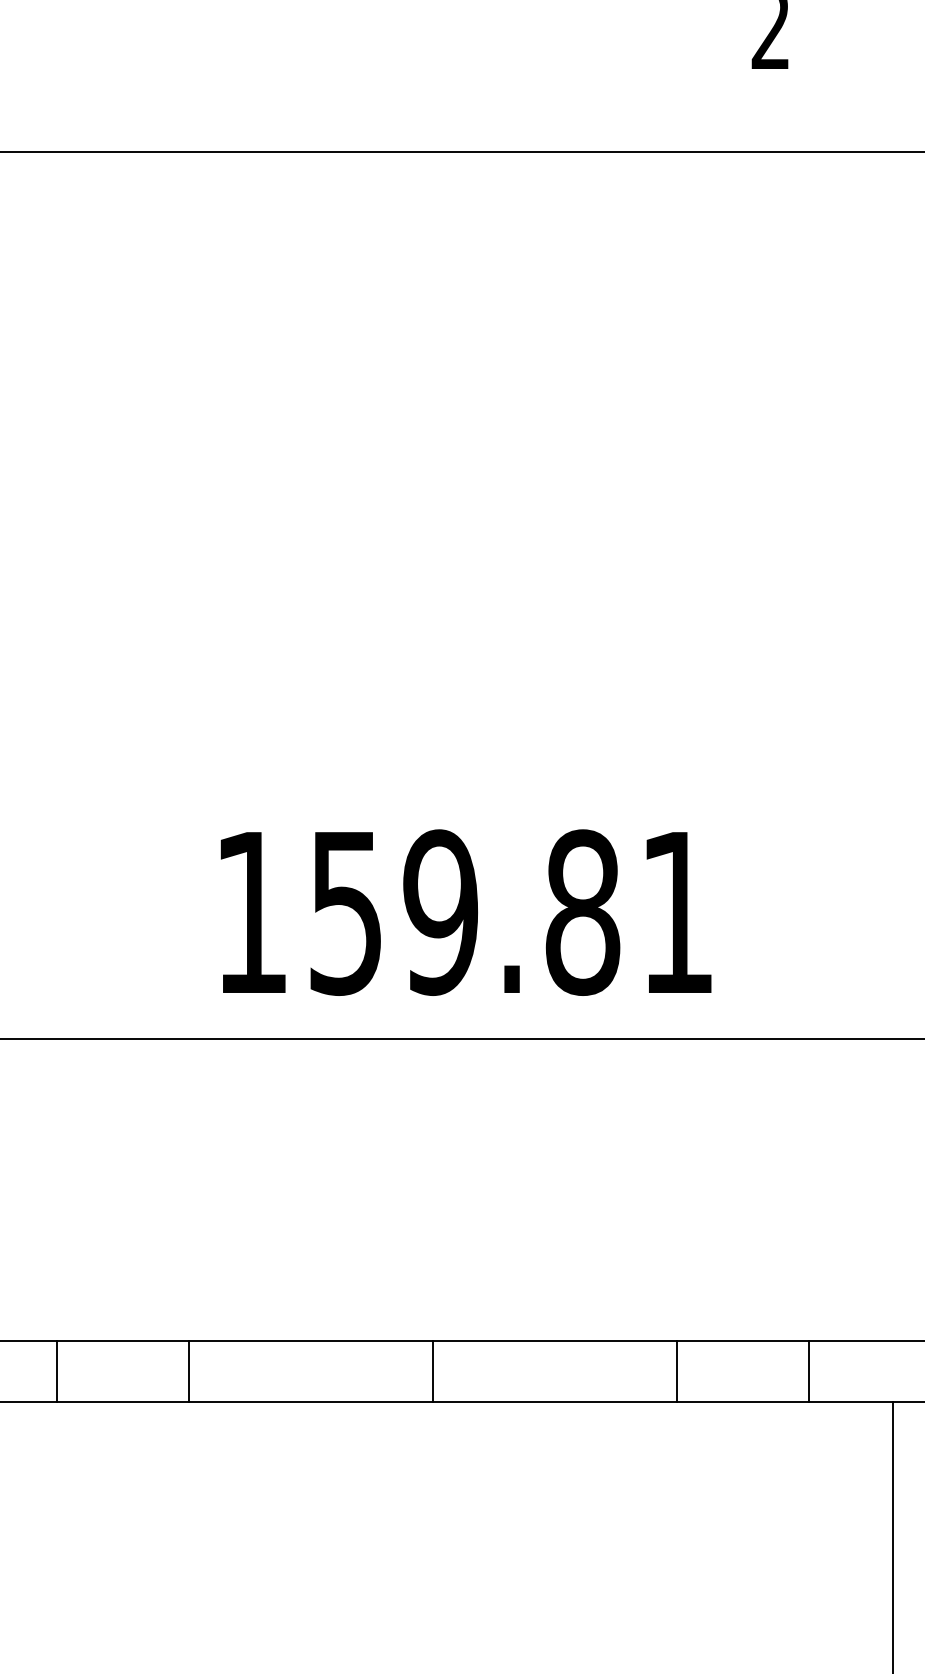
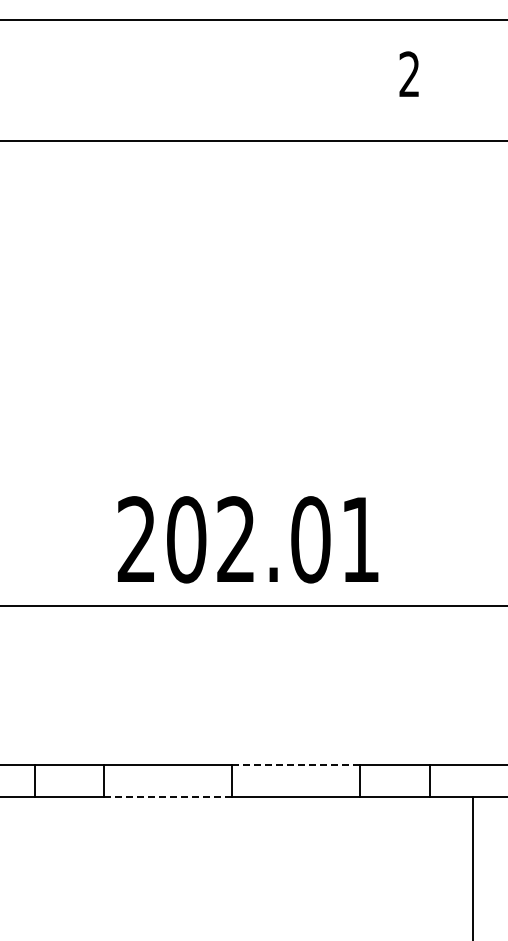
text: (416, 912) -> (223, 539), 159.81 -> 202.01
line: (553, 1340) -> (295, 764), solid -> dashed
line: (309, 1401) -> (167, 796), solid -> dashed

